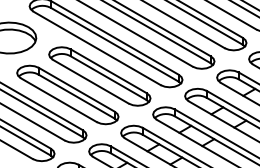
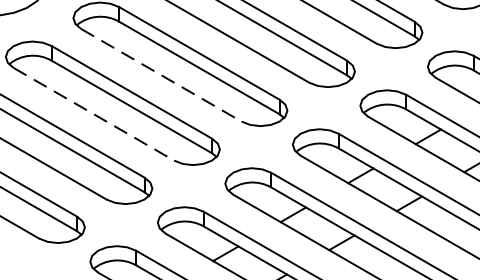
line: (90, 81) -> (160, 74), solid -> dashed
line: (58, 100) -> (93, 114), solid -> dashed

